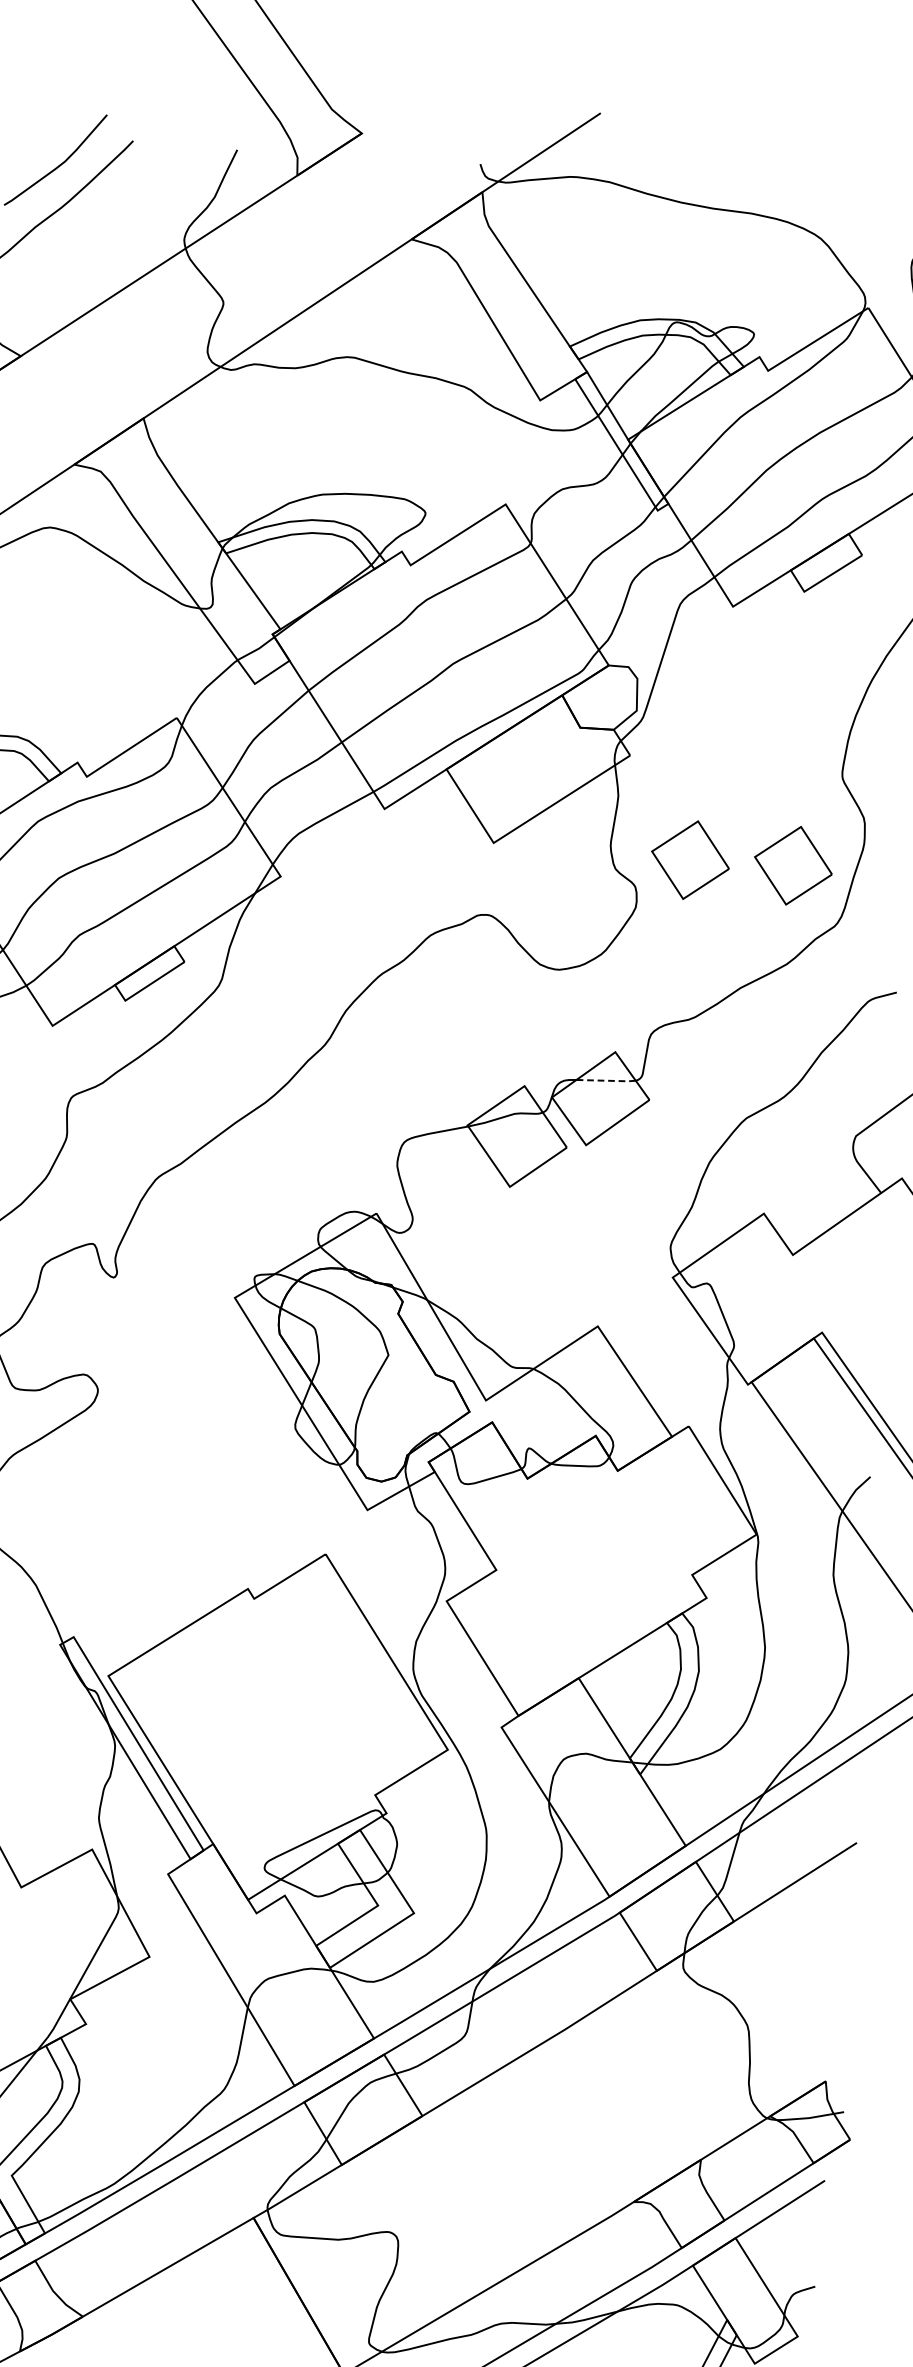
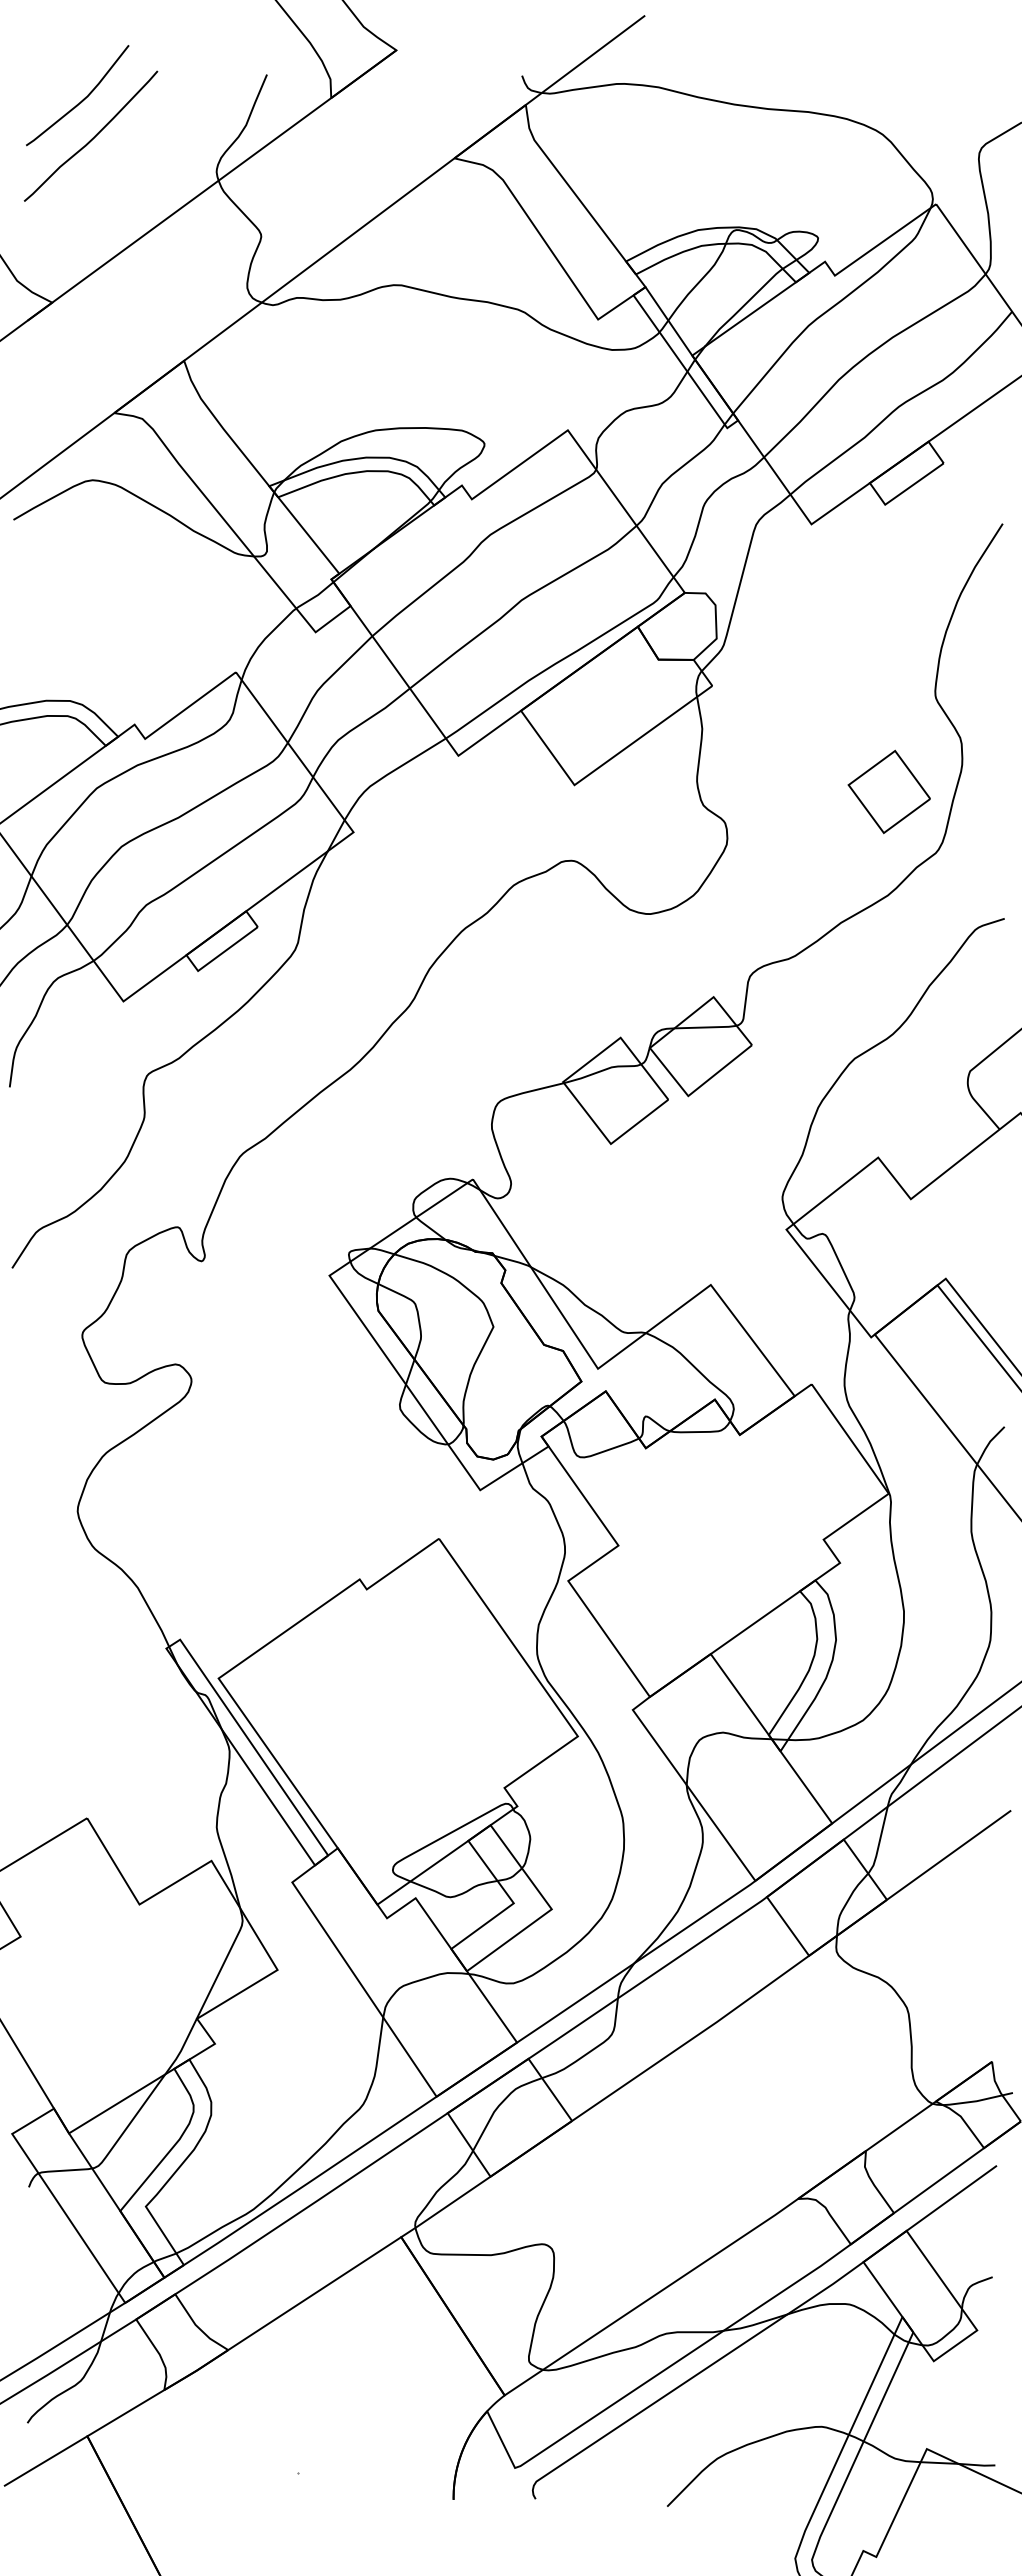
part: (689, 859) -> (780, 791), removed
line: (606, 1080) -> (706, 1027), dashed -> solid

